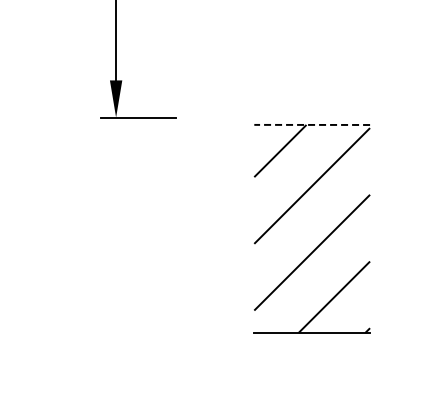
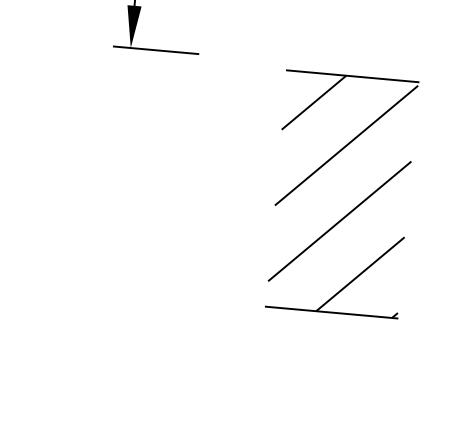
line: (312, 124) -> (353, 75), dashed -> solid

